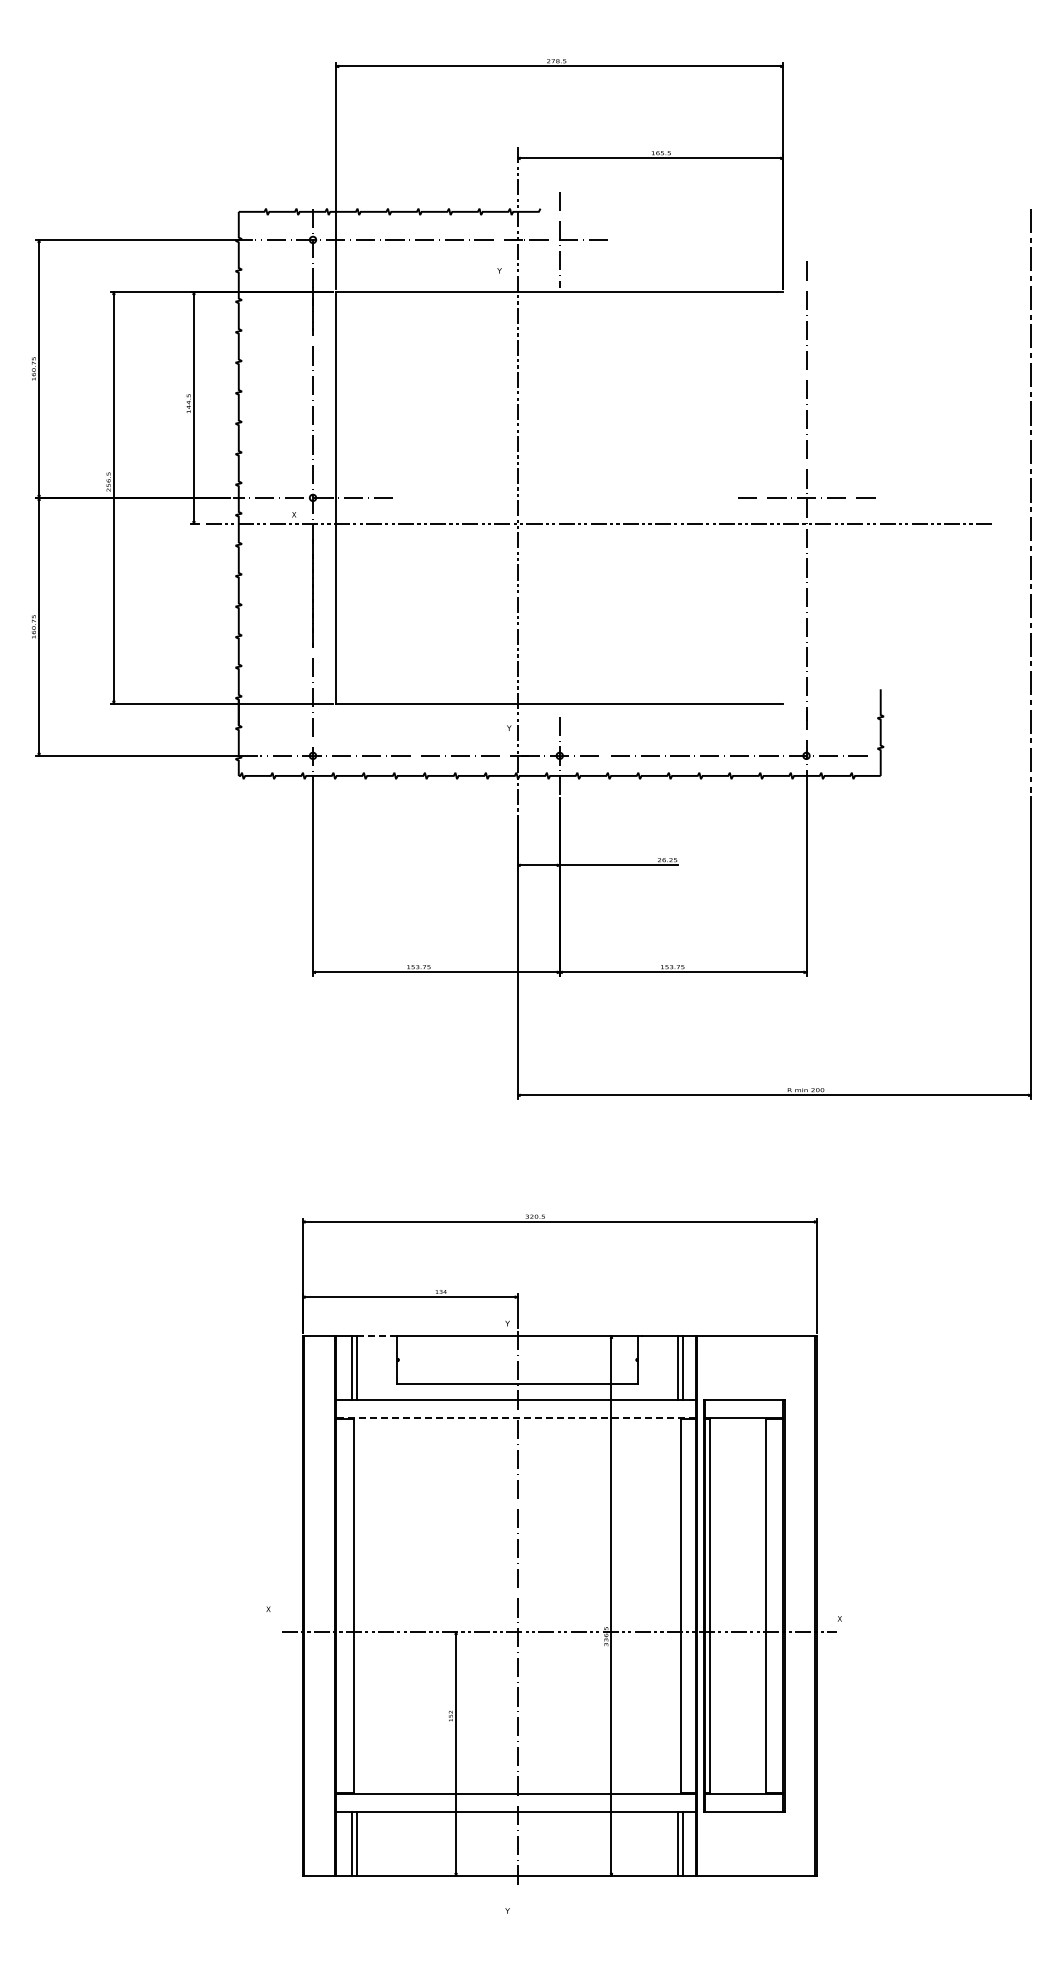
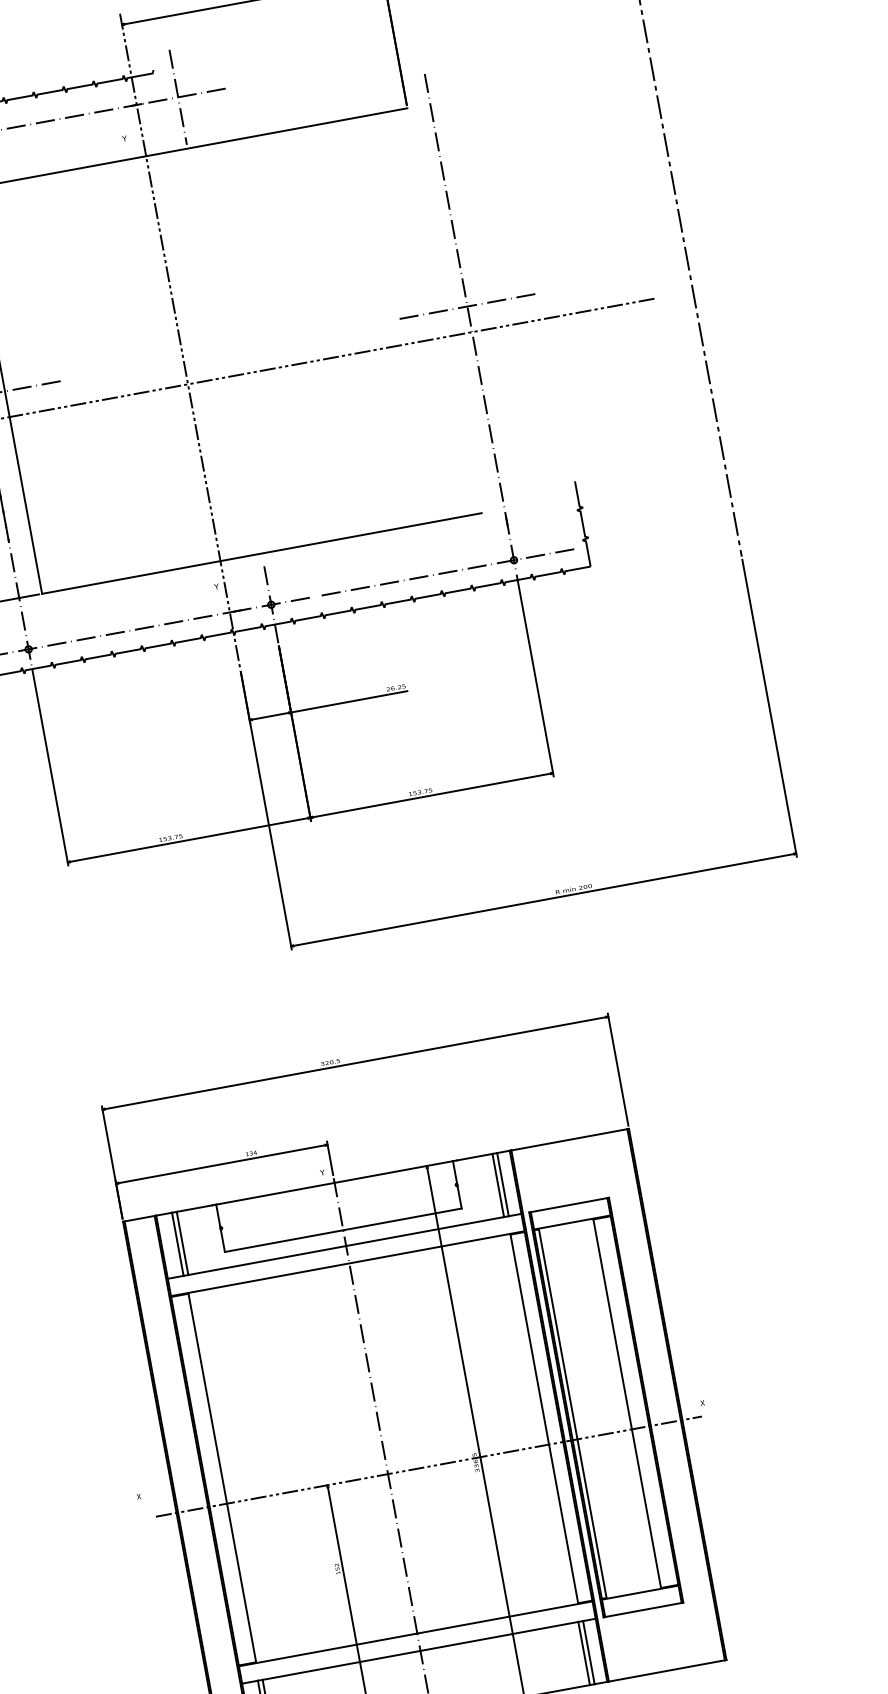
line: (375, 1335) -> (194, 1208), dashed -> solid
line: (516, 1417) -> (348, 1263), dashed -> solid

